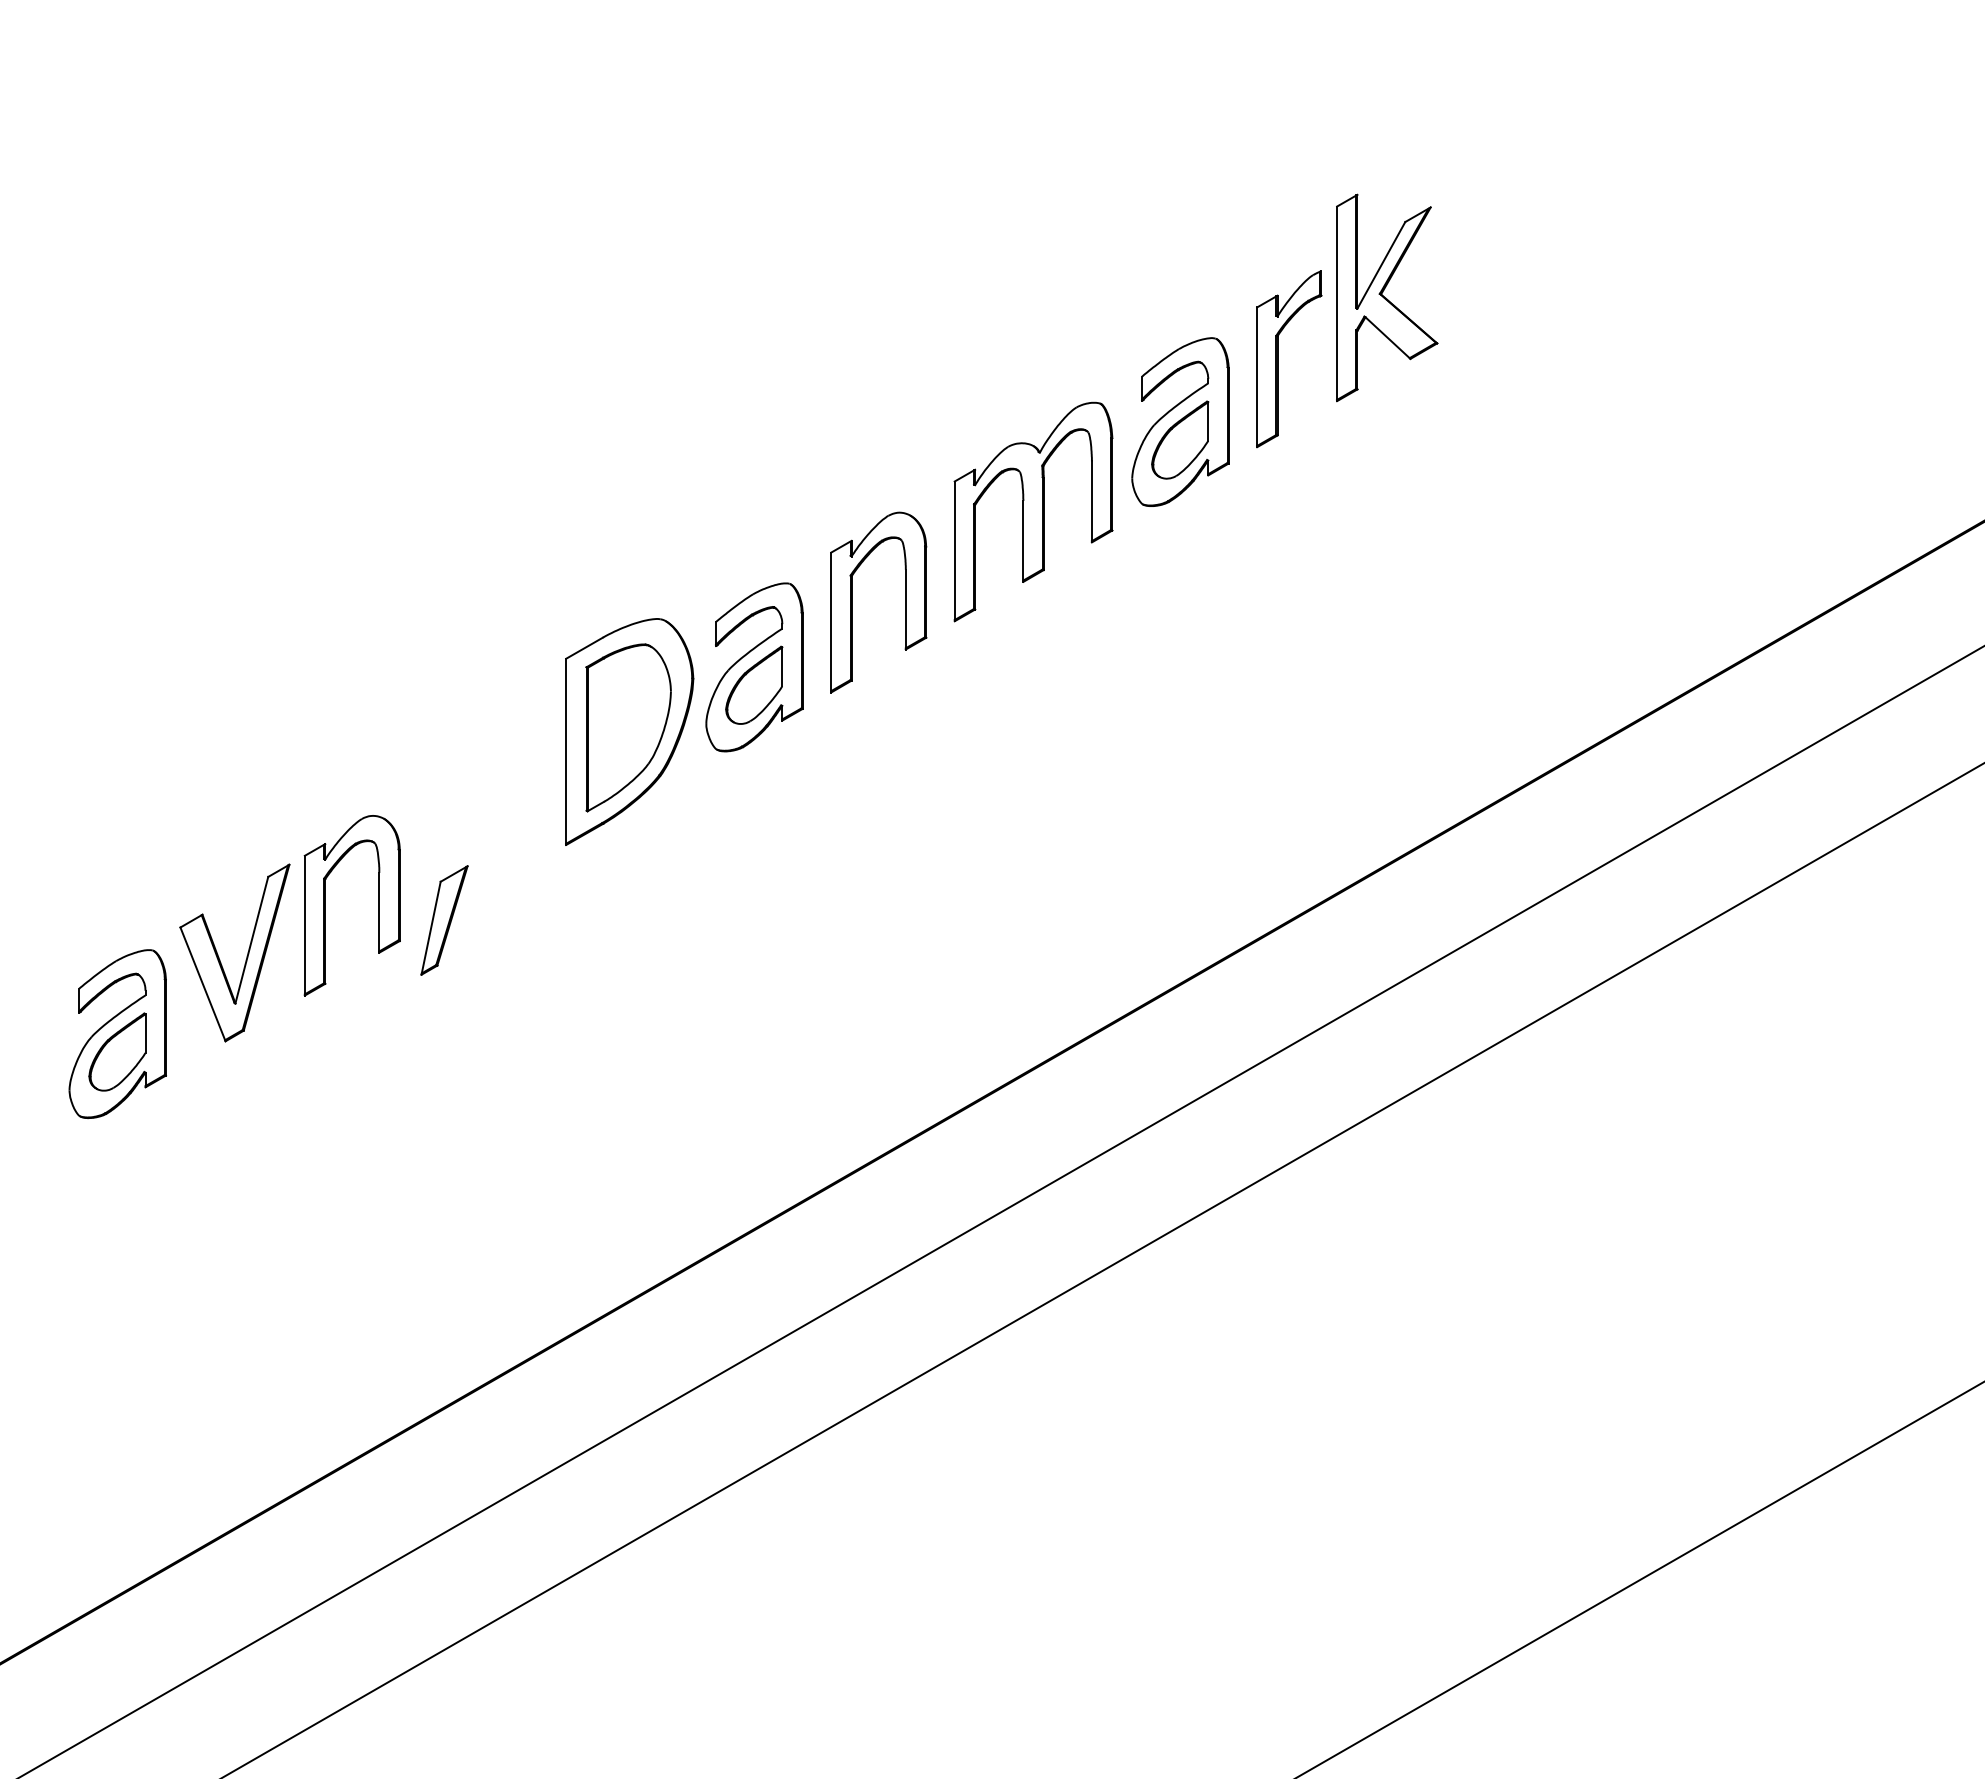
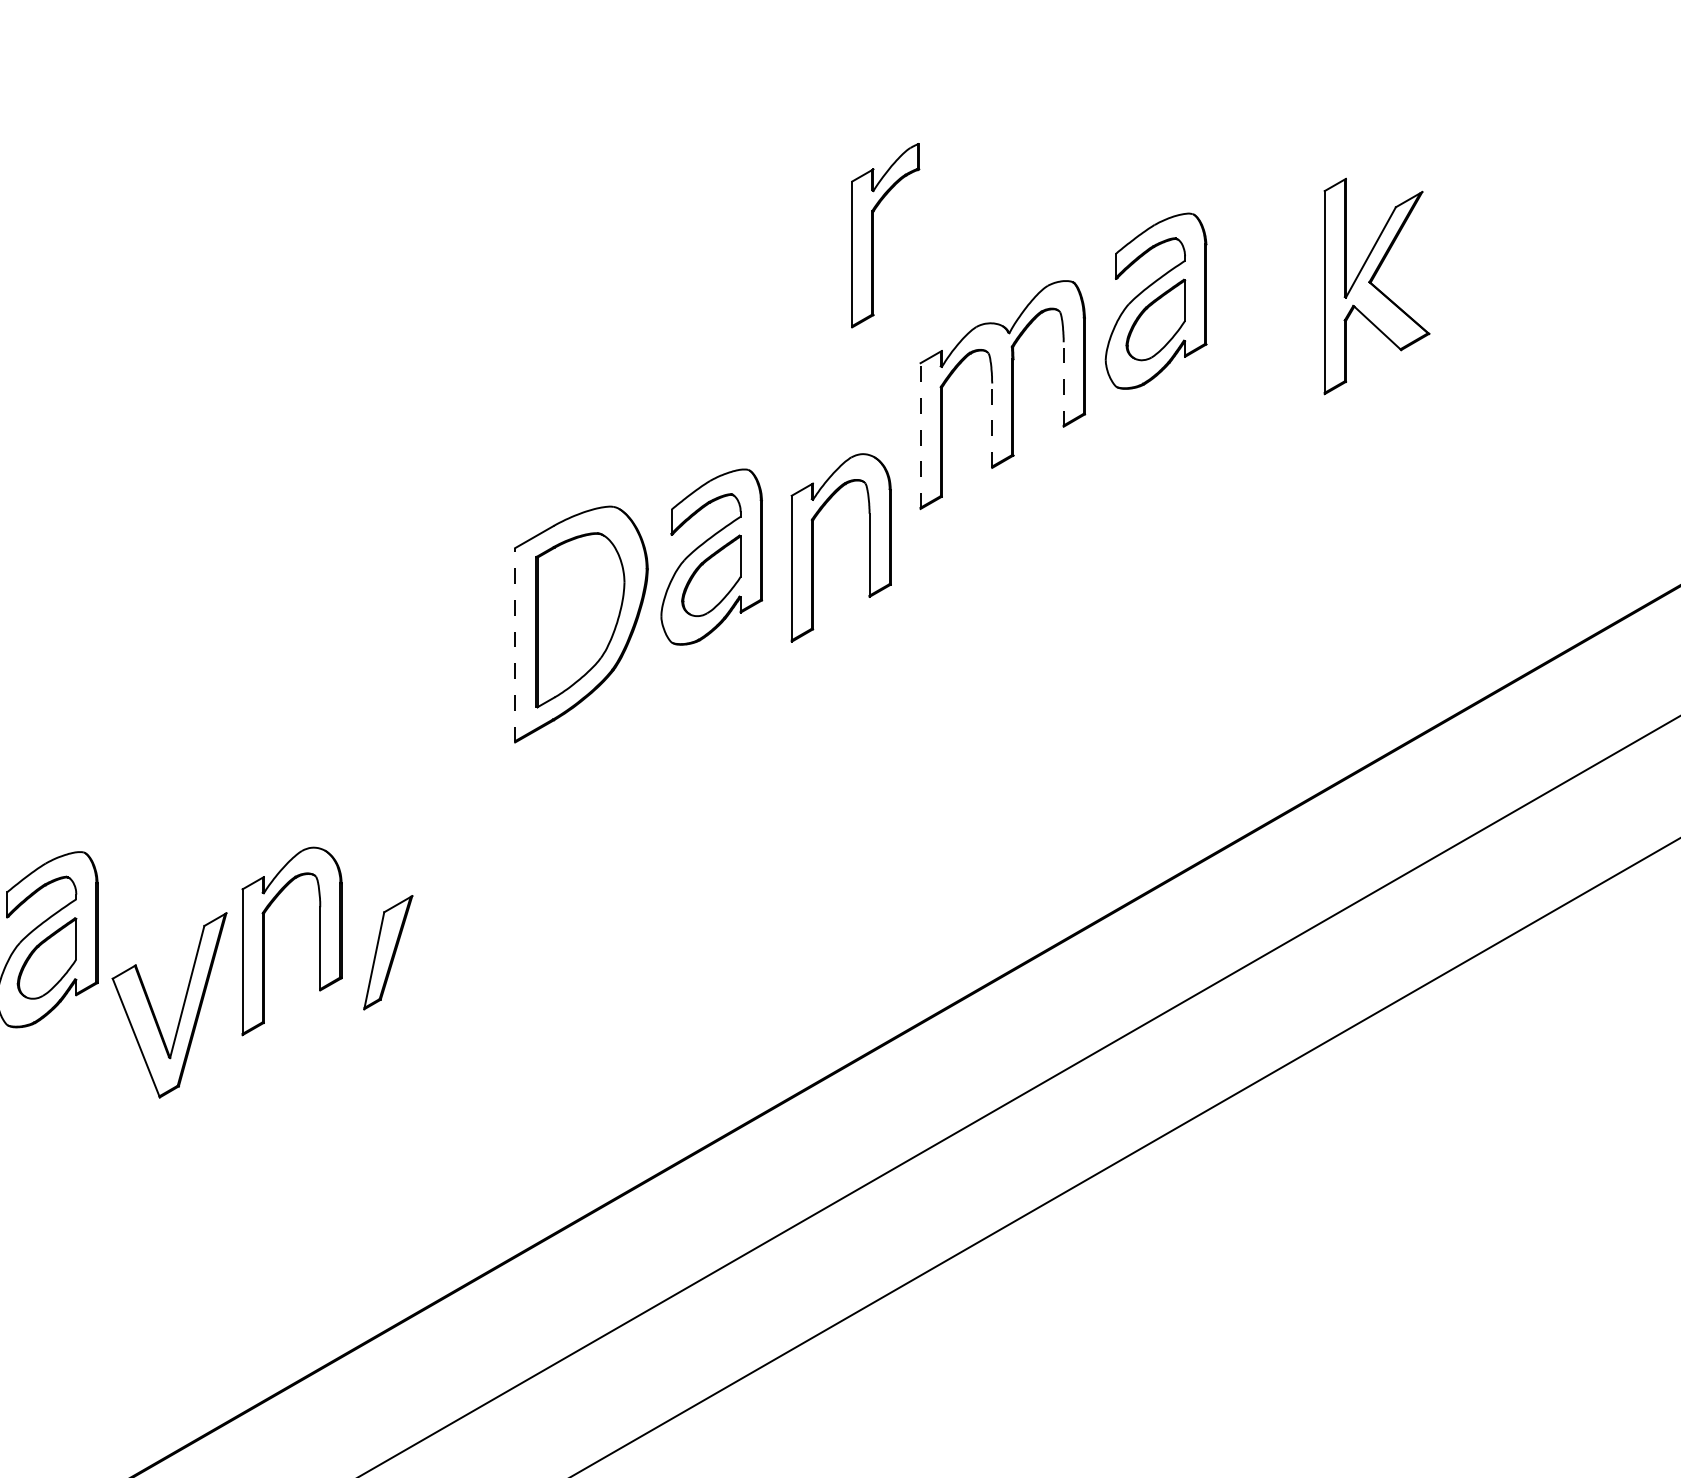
part: (1387, 297) -> (1377, 285), moved
part: (1278, 359) -> (874, 235), moved
line: (1091, 501) -> (1063, 384), solid -> dashed
line: (1023, 540) -> (992, 424), solid -> dashed
line: (954, 551) -> (920, 436), solid -> dashed
part: (852, 602) -> (813, 547), moved
line: (566, 751) -> (515, 644), solid -> dashed
part: (325, 905) -> (264, 941), moved
part: (444, 920) -> (388, 952), moved
part: (246, 956) -> (181, 1008), moved

